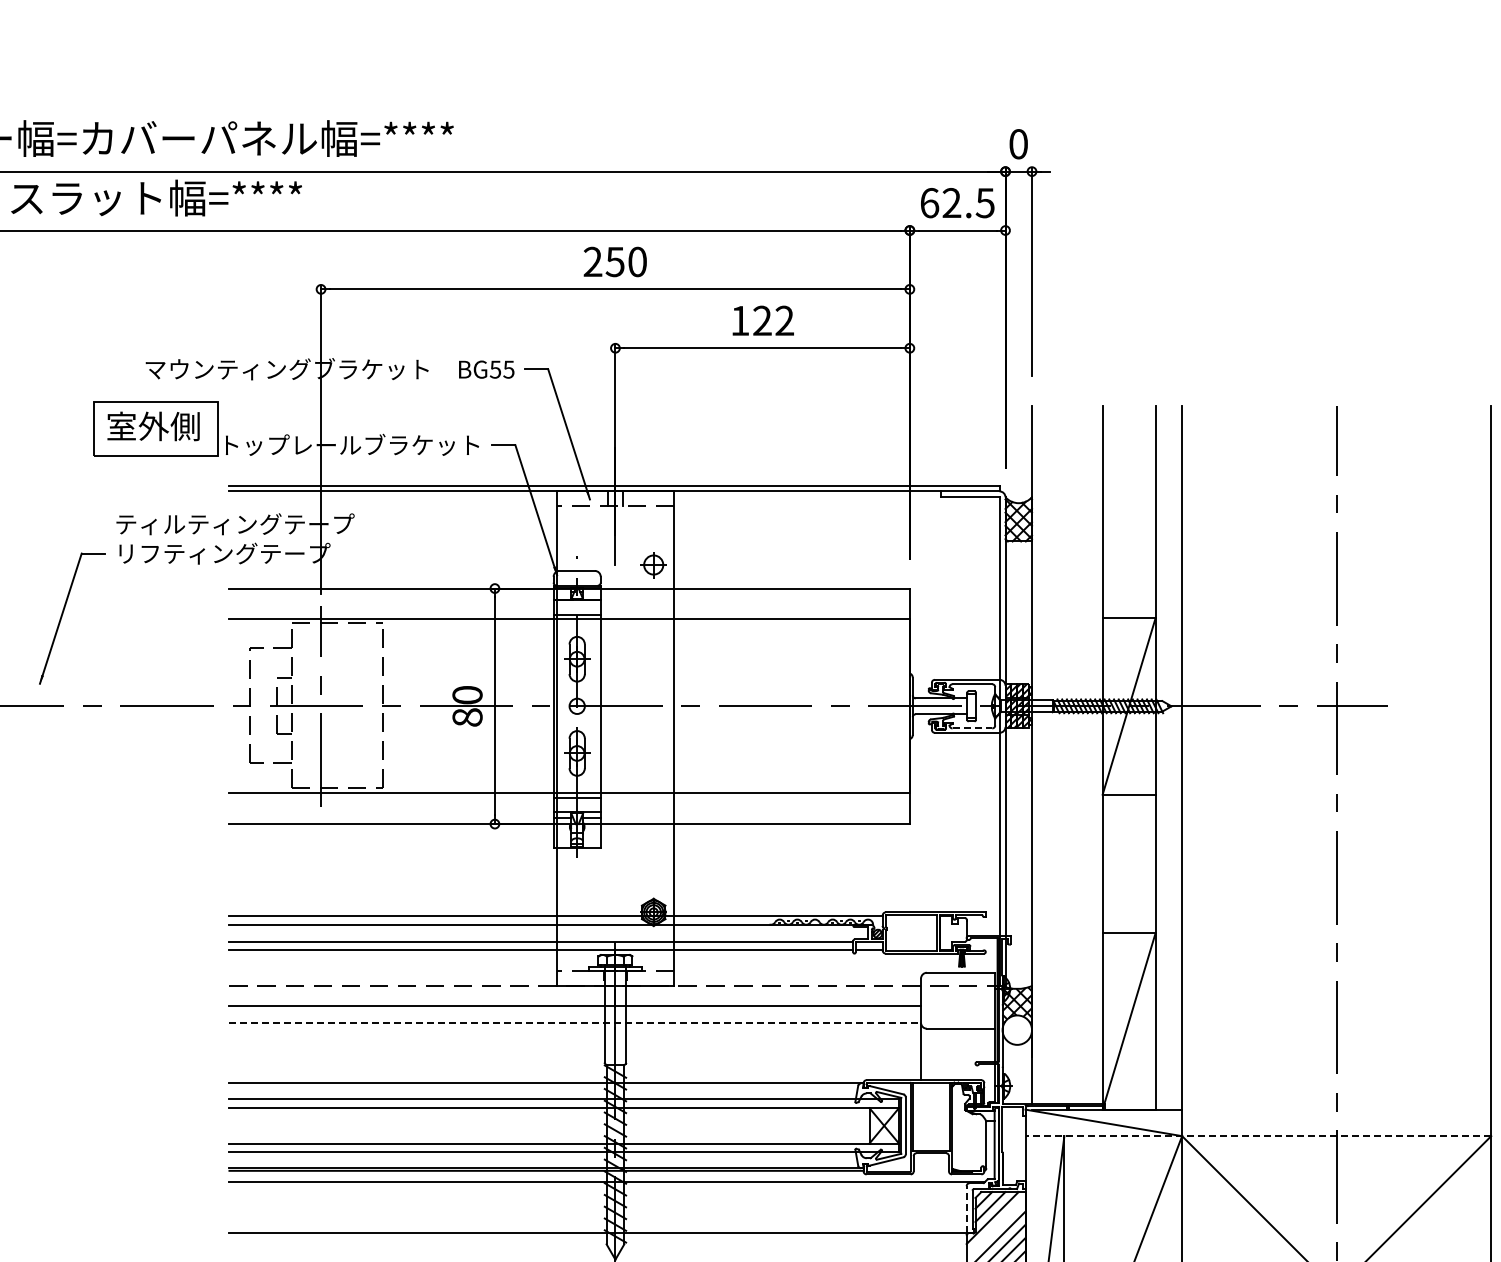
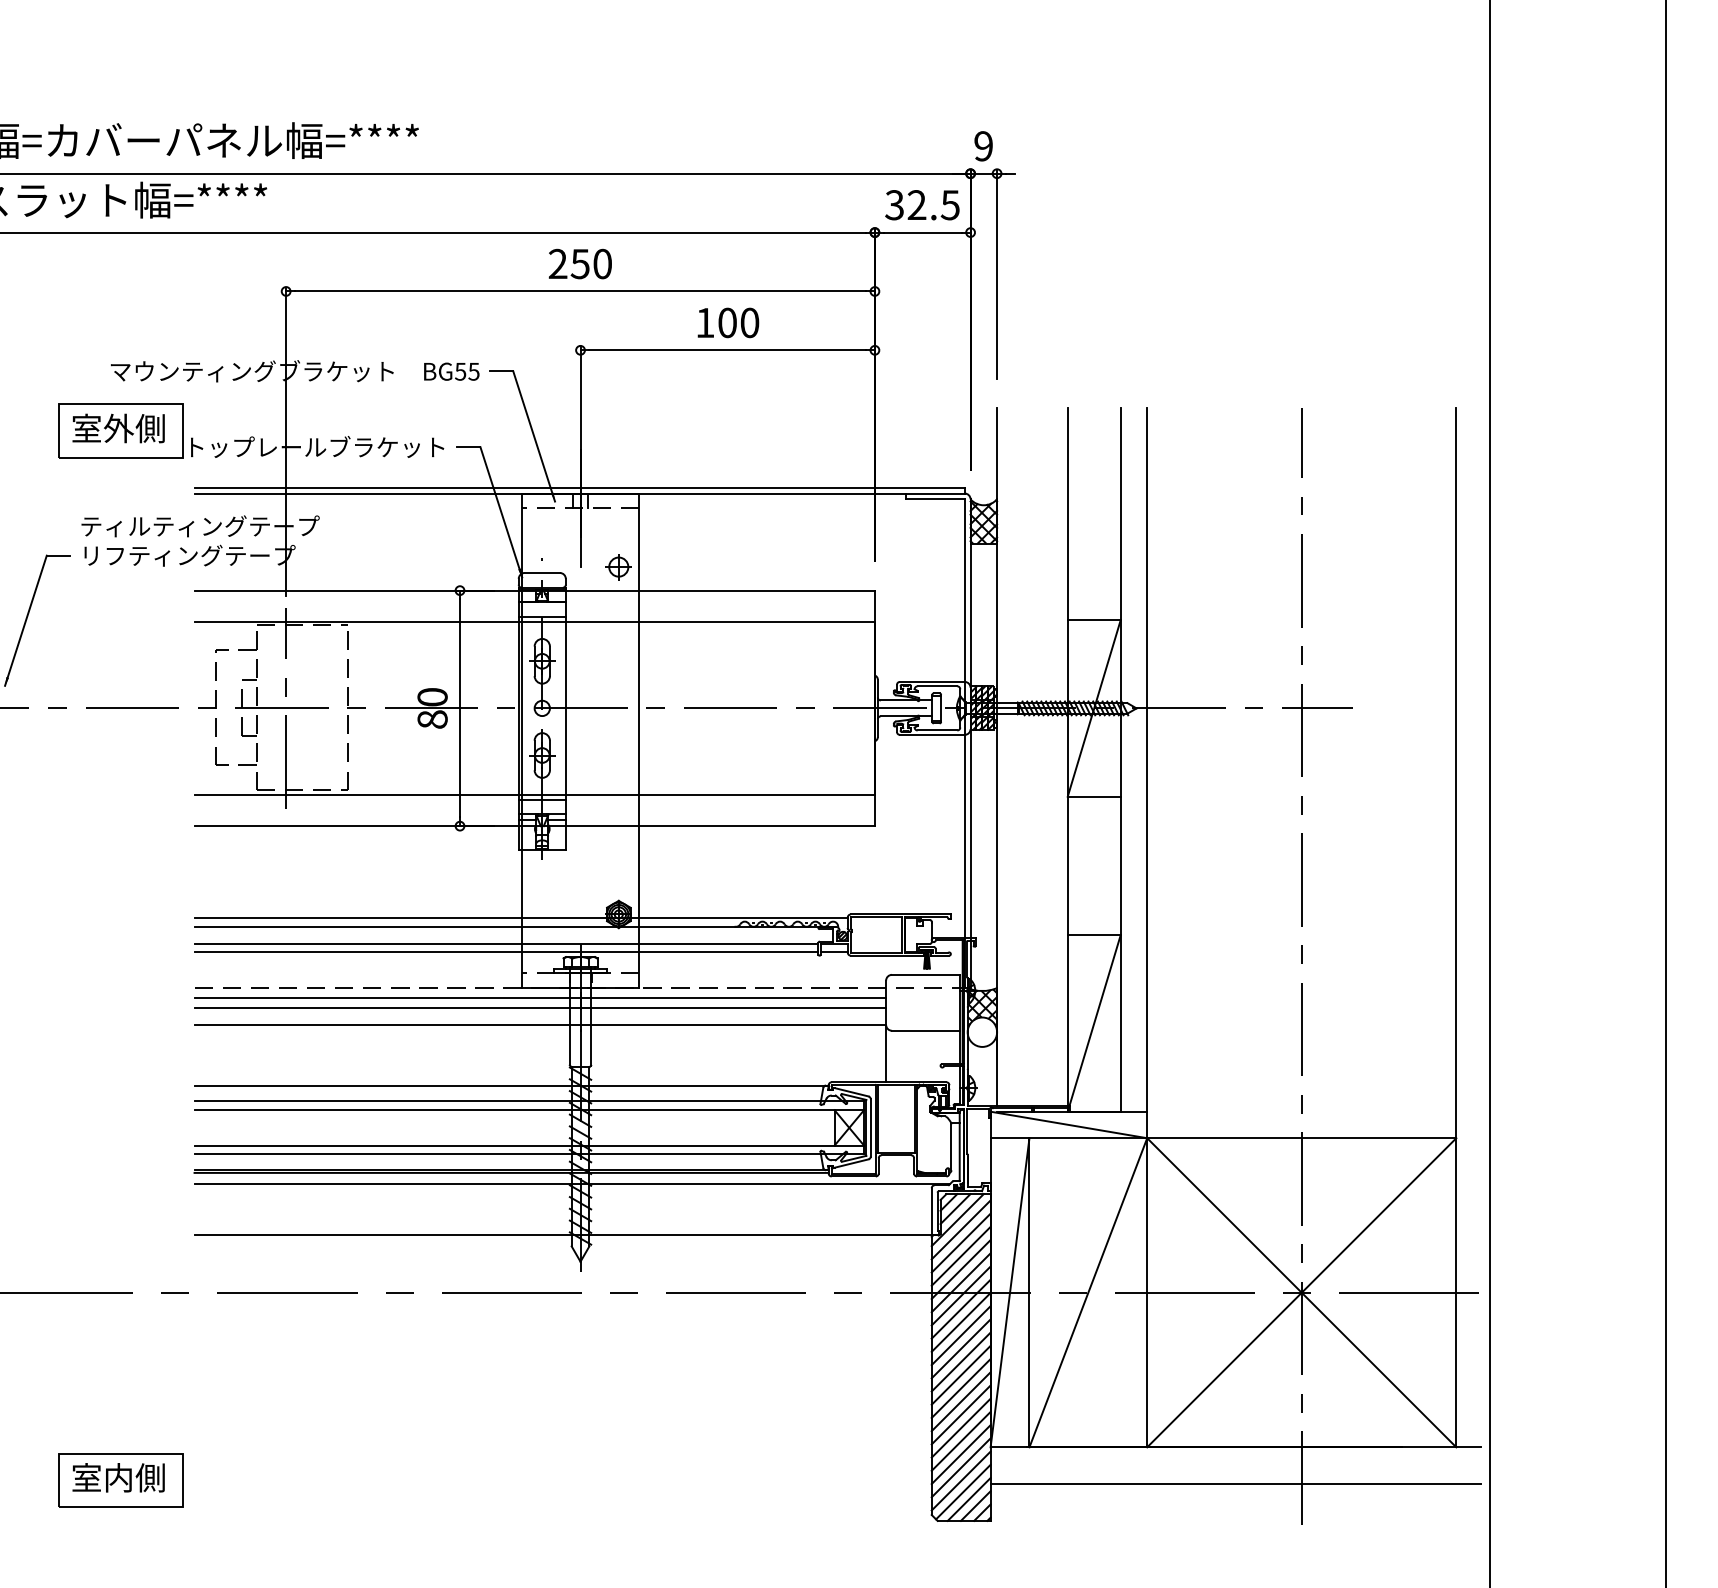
text: (1018, 144) -> (983, 146), 0 -> 9
text: (929, 203) -> (894, 205), 62.5 -> 32.5
text: (773, 320) -> (738, 322), 122 -> 100
line: (972, 728) -> (937, 730), dashed -> solid
line: (575, 995) -> (540, 997), added
line: (575, 1022) -> (540, 1024), dashed -> solid
line: (1258, 1136) -> (1223, 1138), dashed -> solid
line: (966, 1209) -> (931, 1211), dashed -> solid
line: (995, 1227) -> (960, 1229), added

